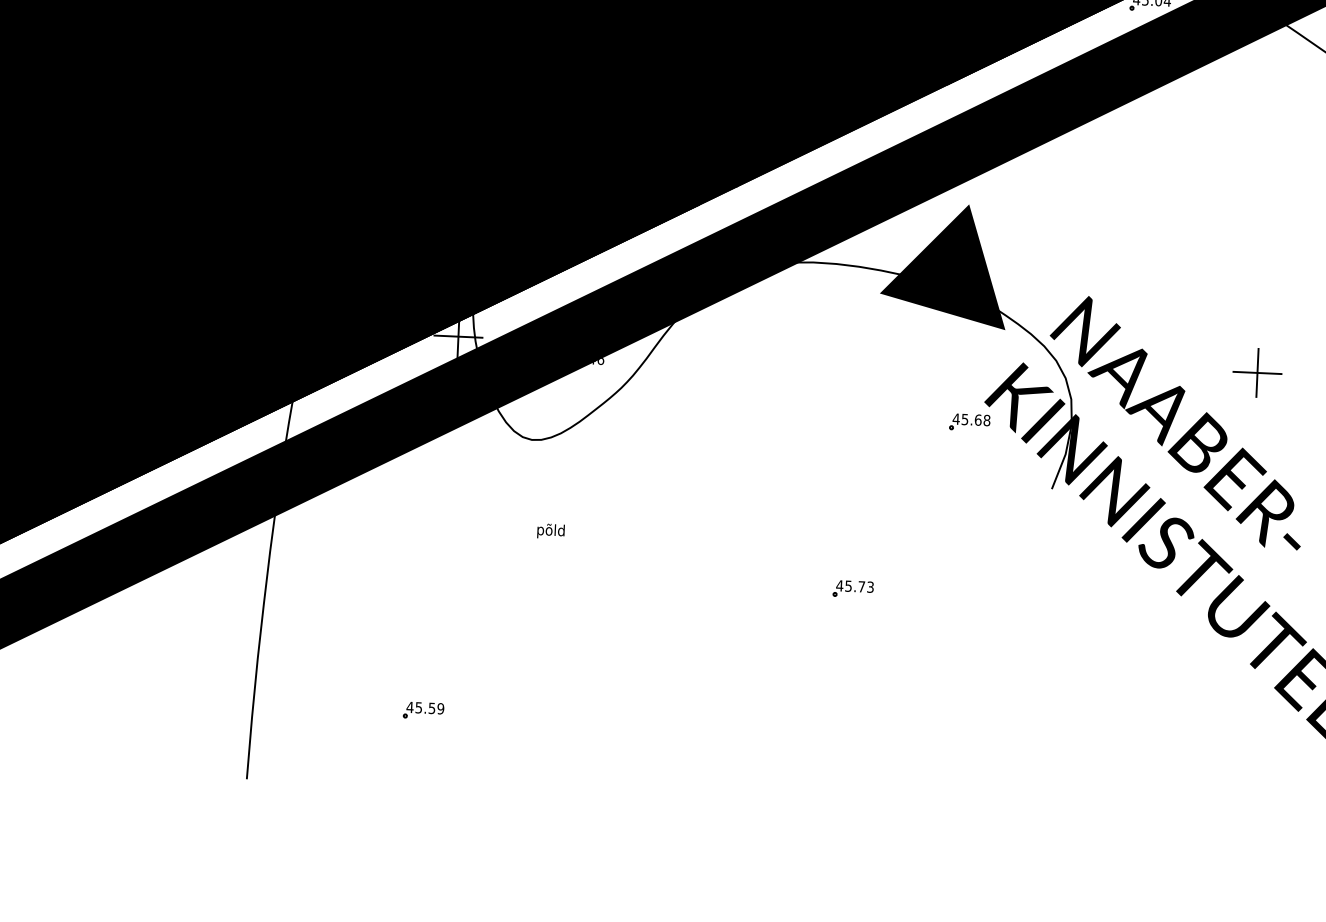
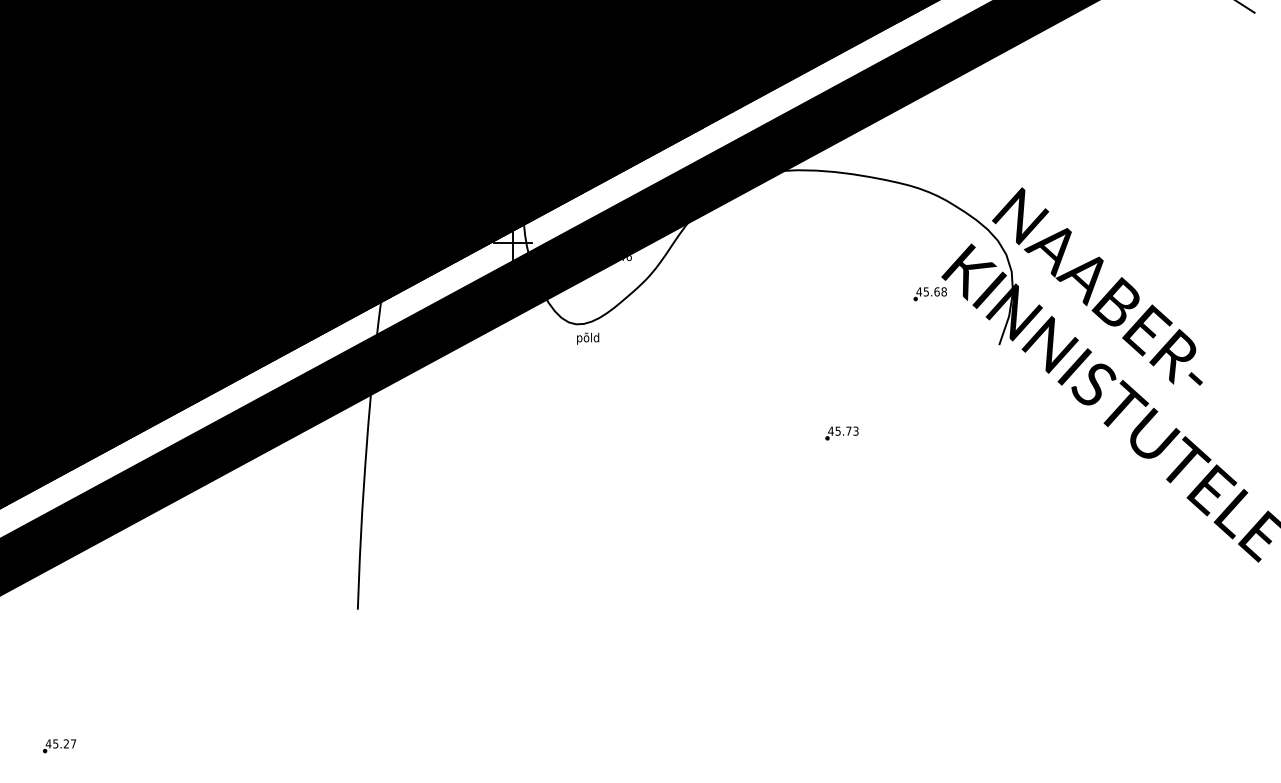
fill: (943, 265) -> (903, 167), removed
part: (1257, 373) -> (1161, 243), removed
text: (551, 531) -> (588, 338), moved
part: (423, 710) -> (498, 547), removed

